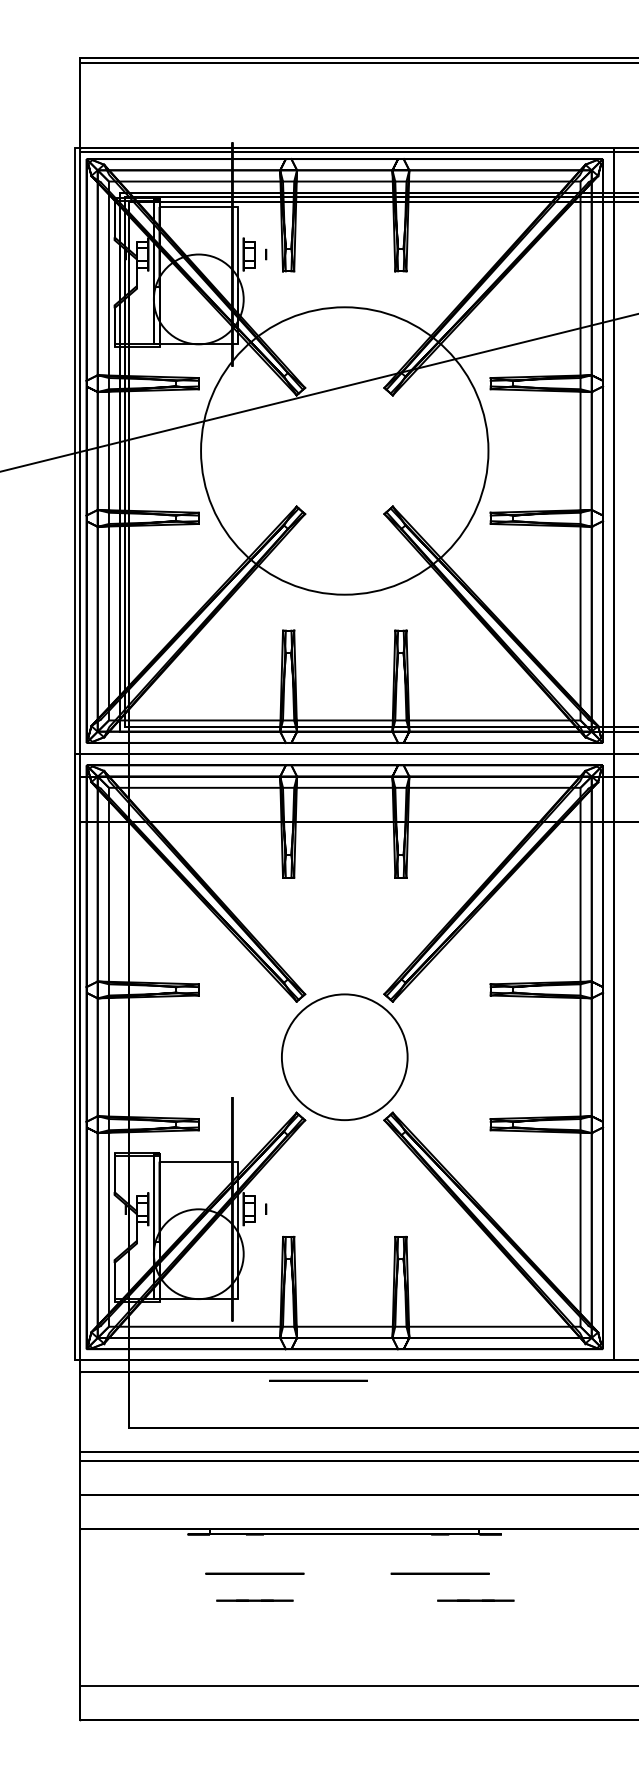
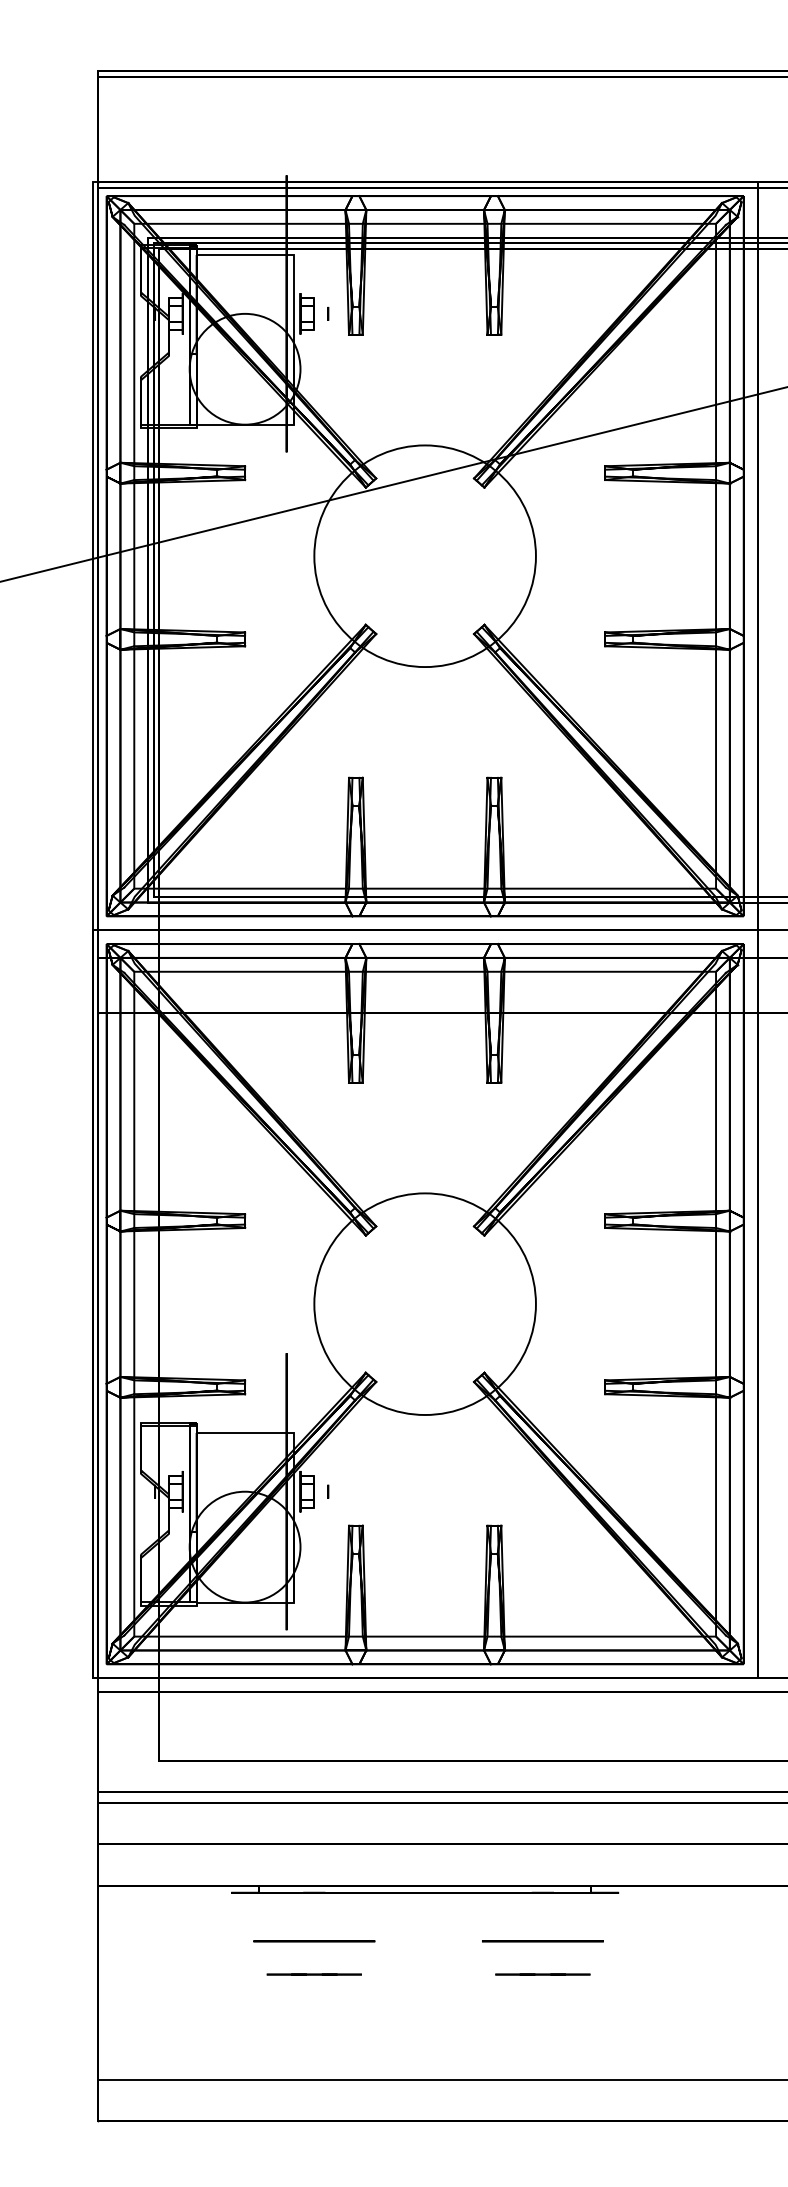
circle: (344, 451) -> (424, 556), size x0.62
circle: (344, 1057) -> (424, 1304), size x1.43
circle: (318, 1380) -> (392, 1703), removed
line: (475, 1600) -> (542, 1974), moved

